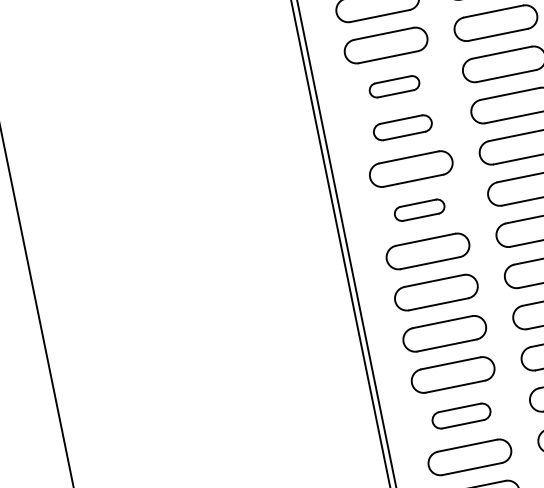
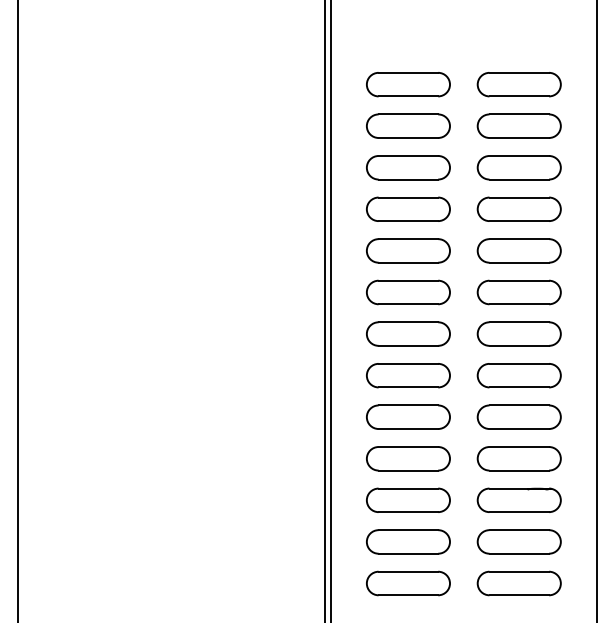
part: (394, 86) -> (408, 167), size x1.67
part: (402, 127) -> (408, 208), size x1.43
part: (419, 210) -> (408, 292), size x1.67
part: (461, 415) -> (408, 499), size x1.43

